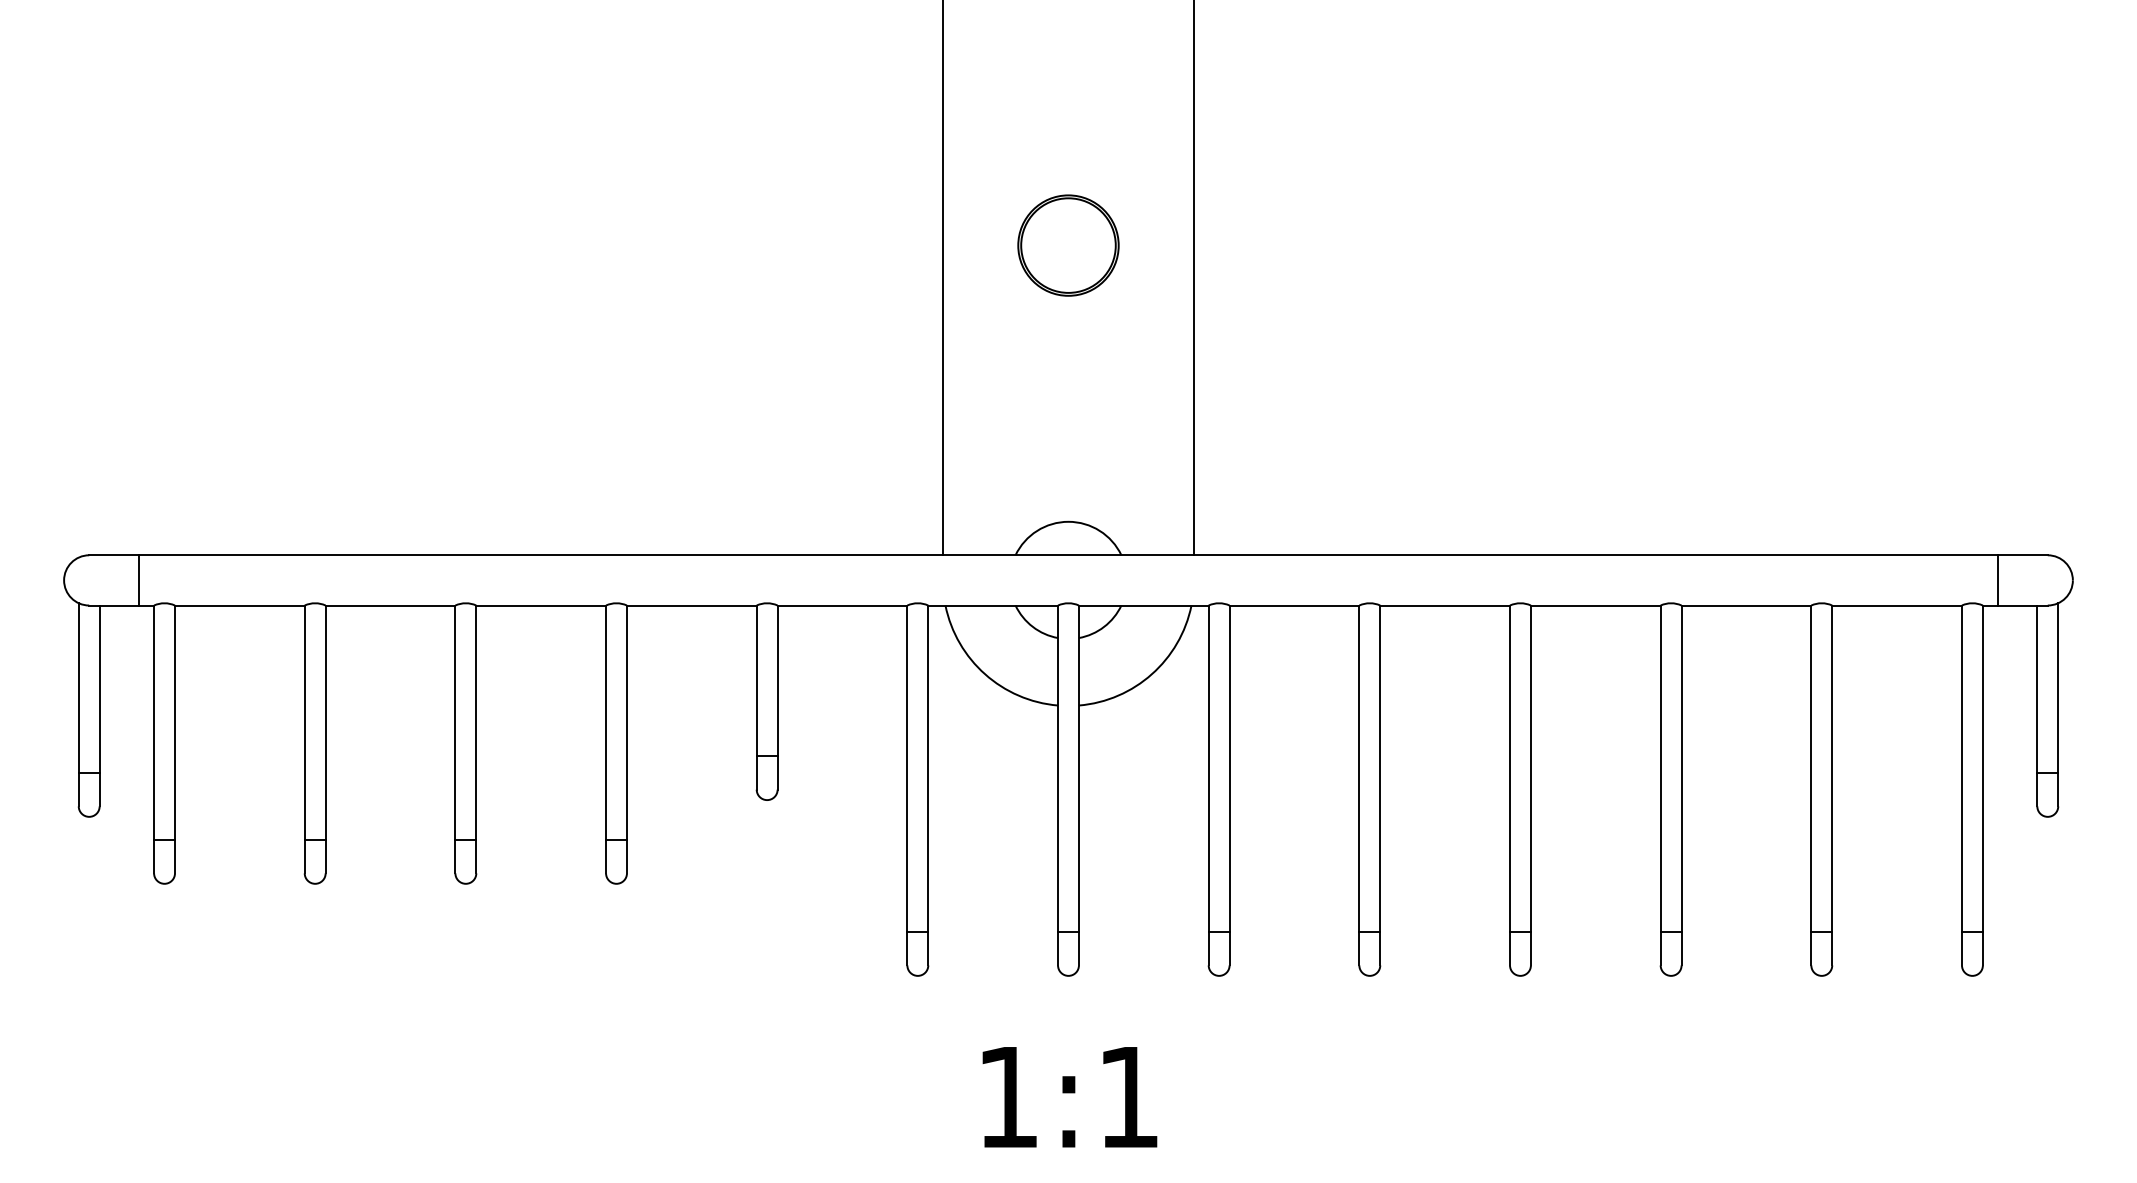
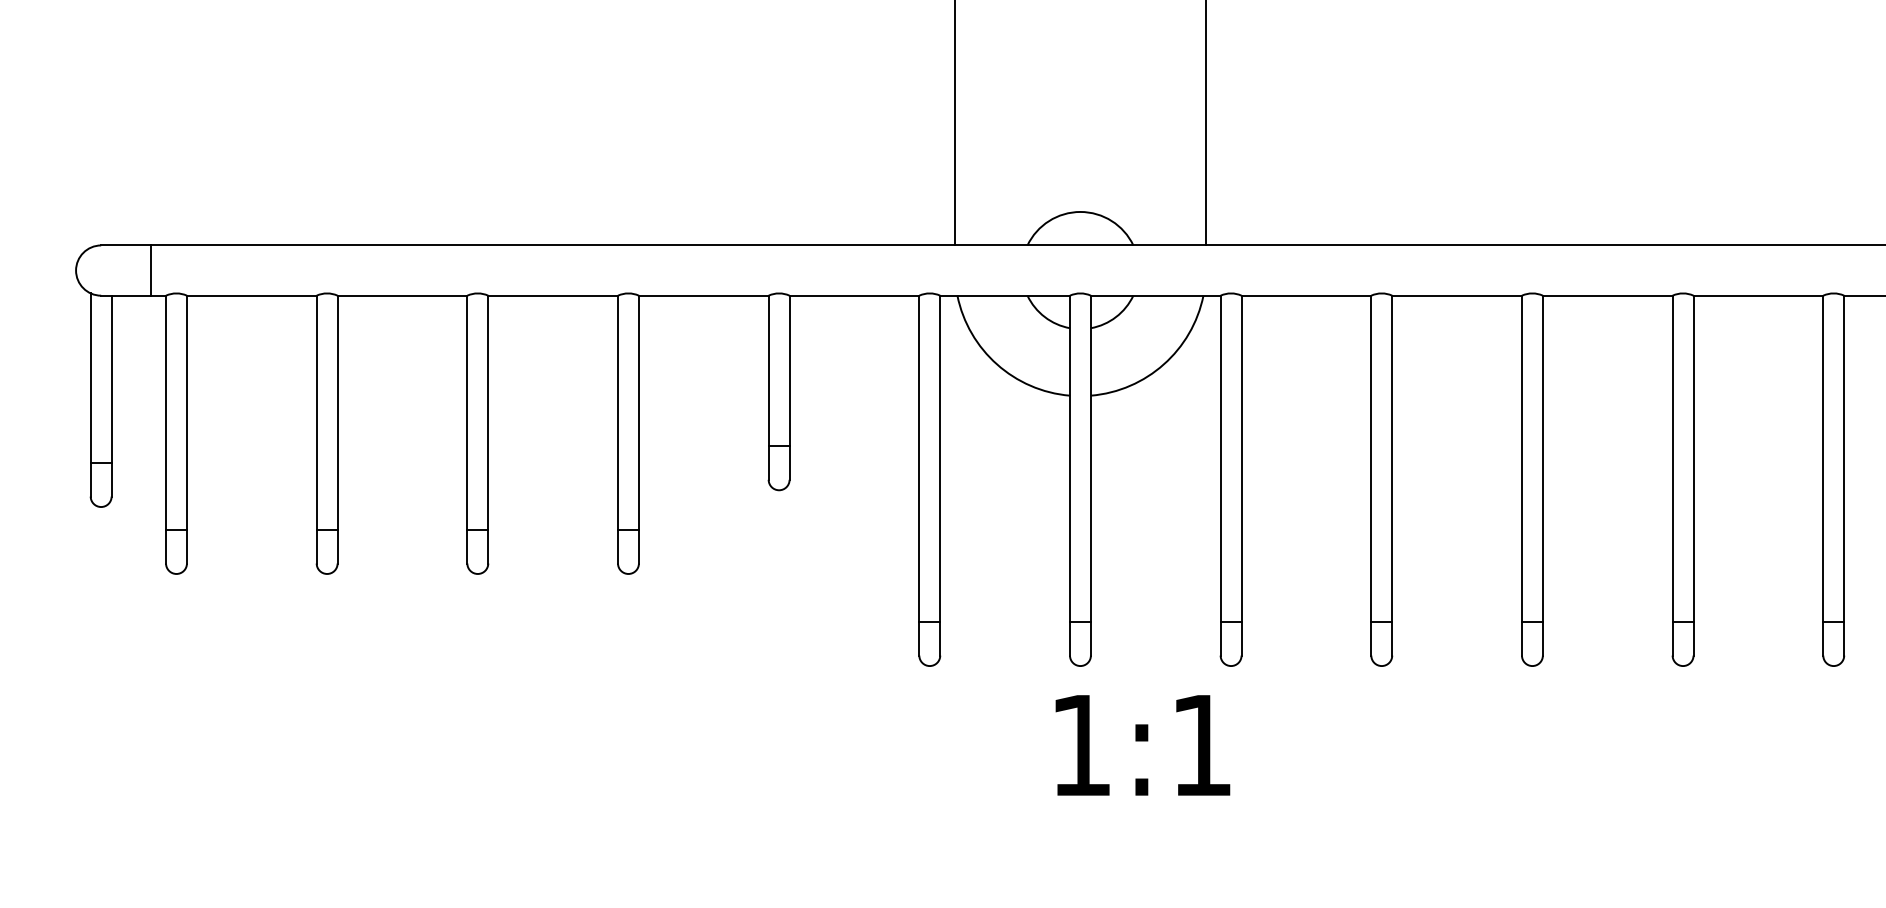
text: (1069, 1097) -> (1142, 745), moved

